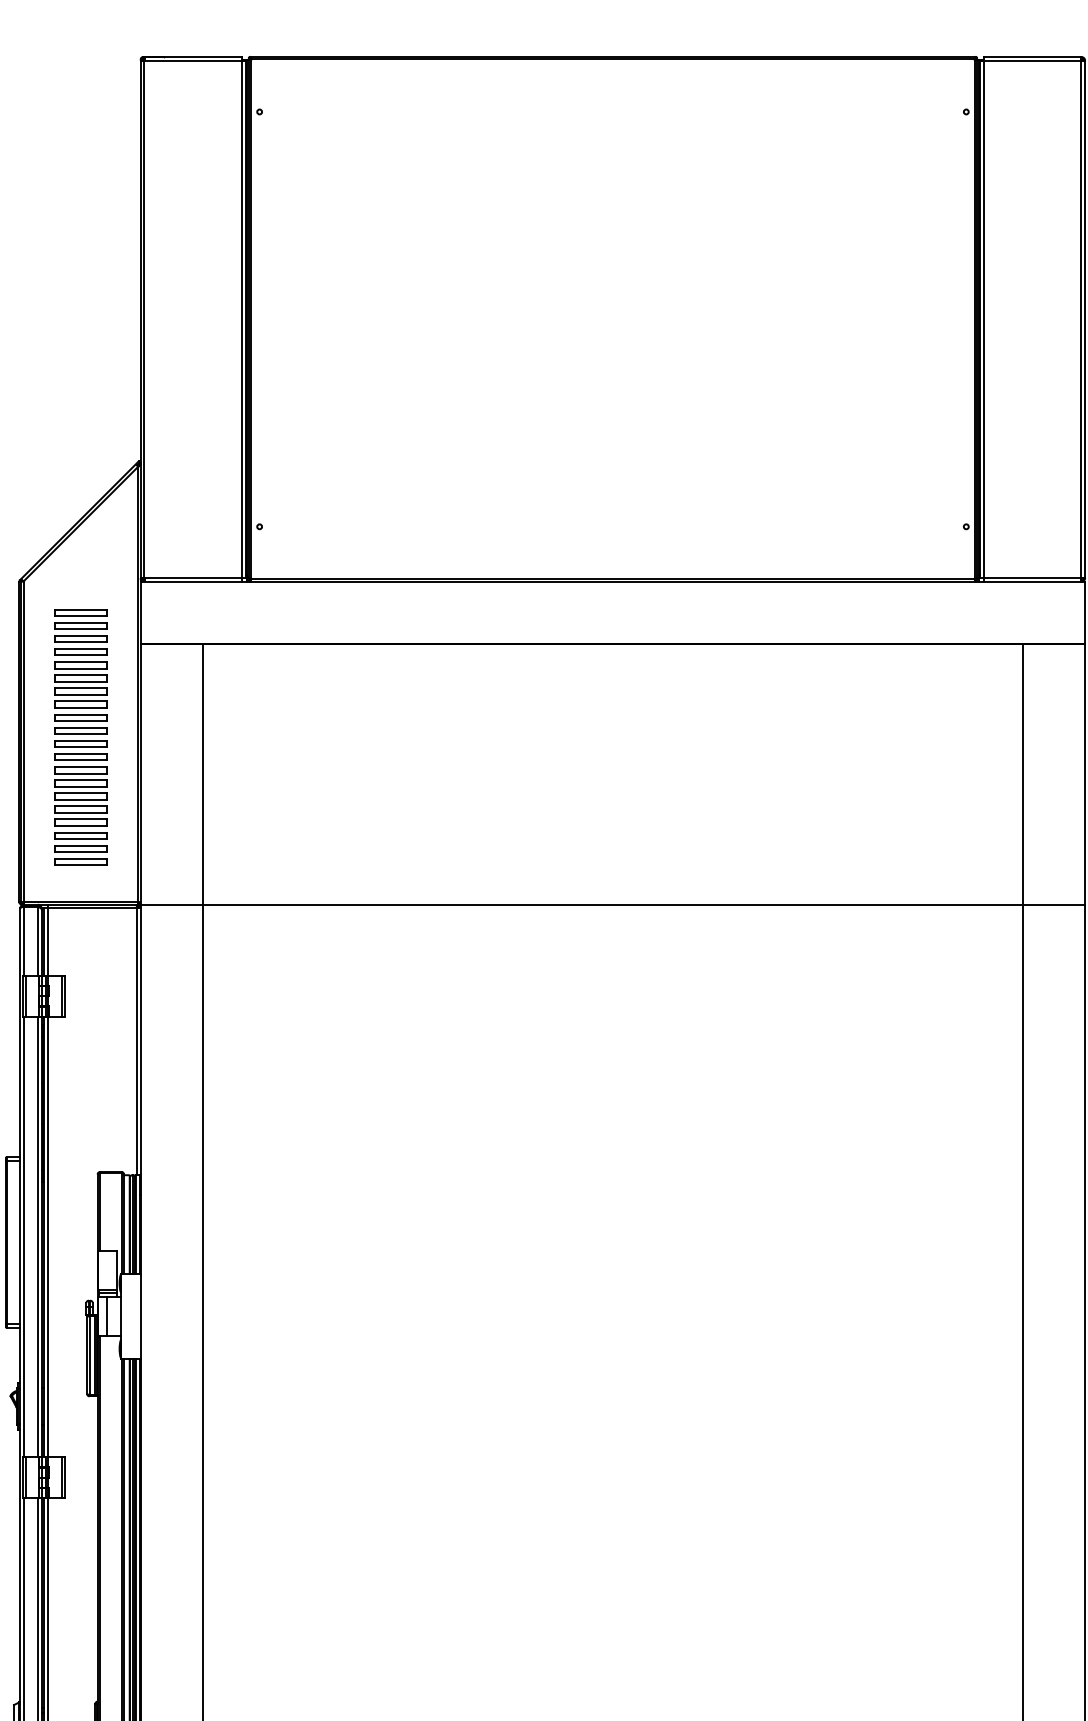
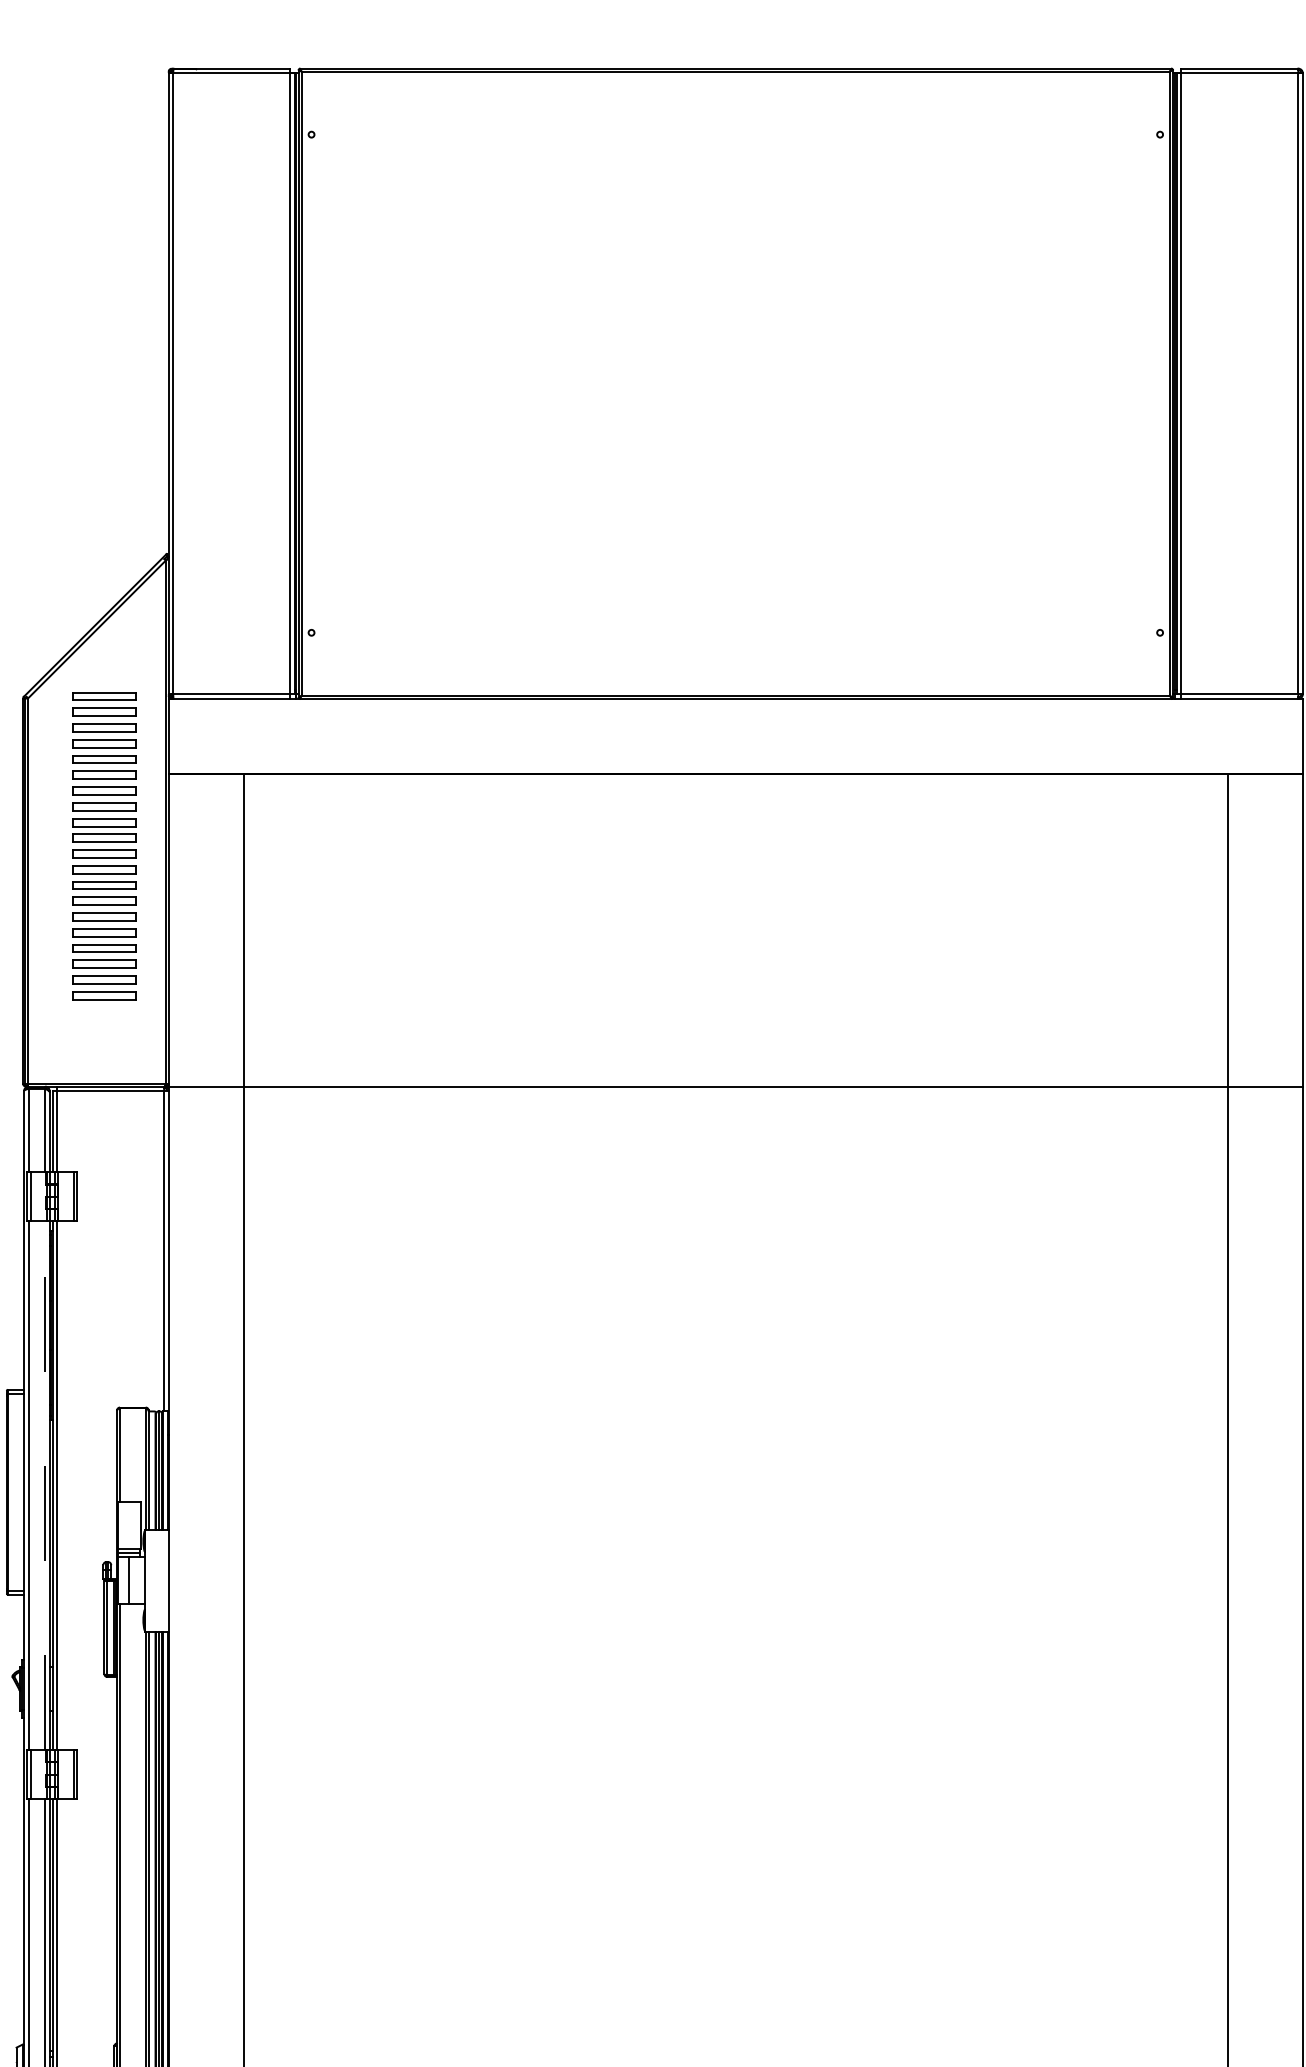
part: (80, 737) -> (103, 846), moved
line: (37, 1236) -> (44, 1485), solid -> dashed

